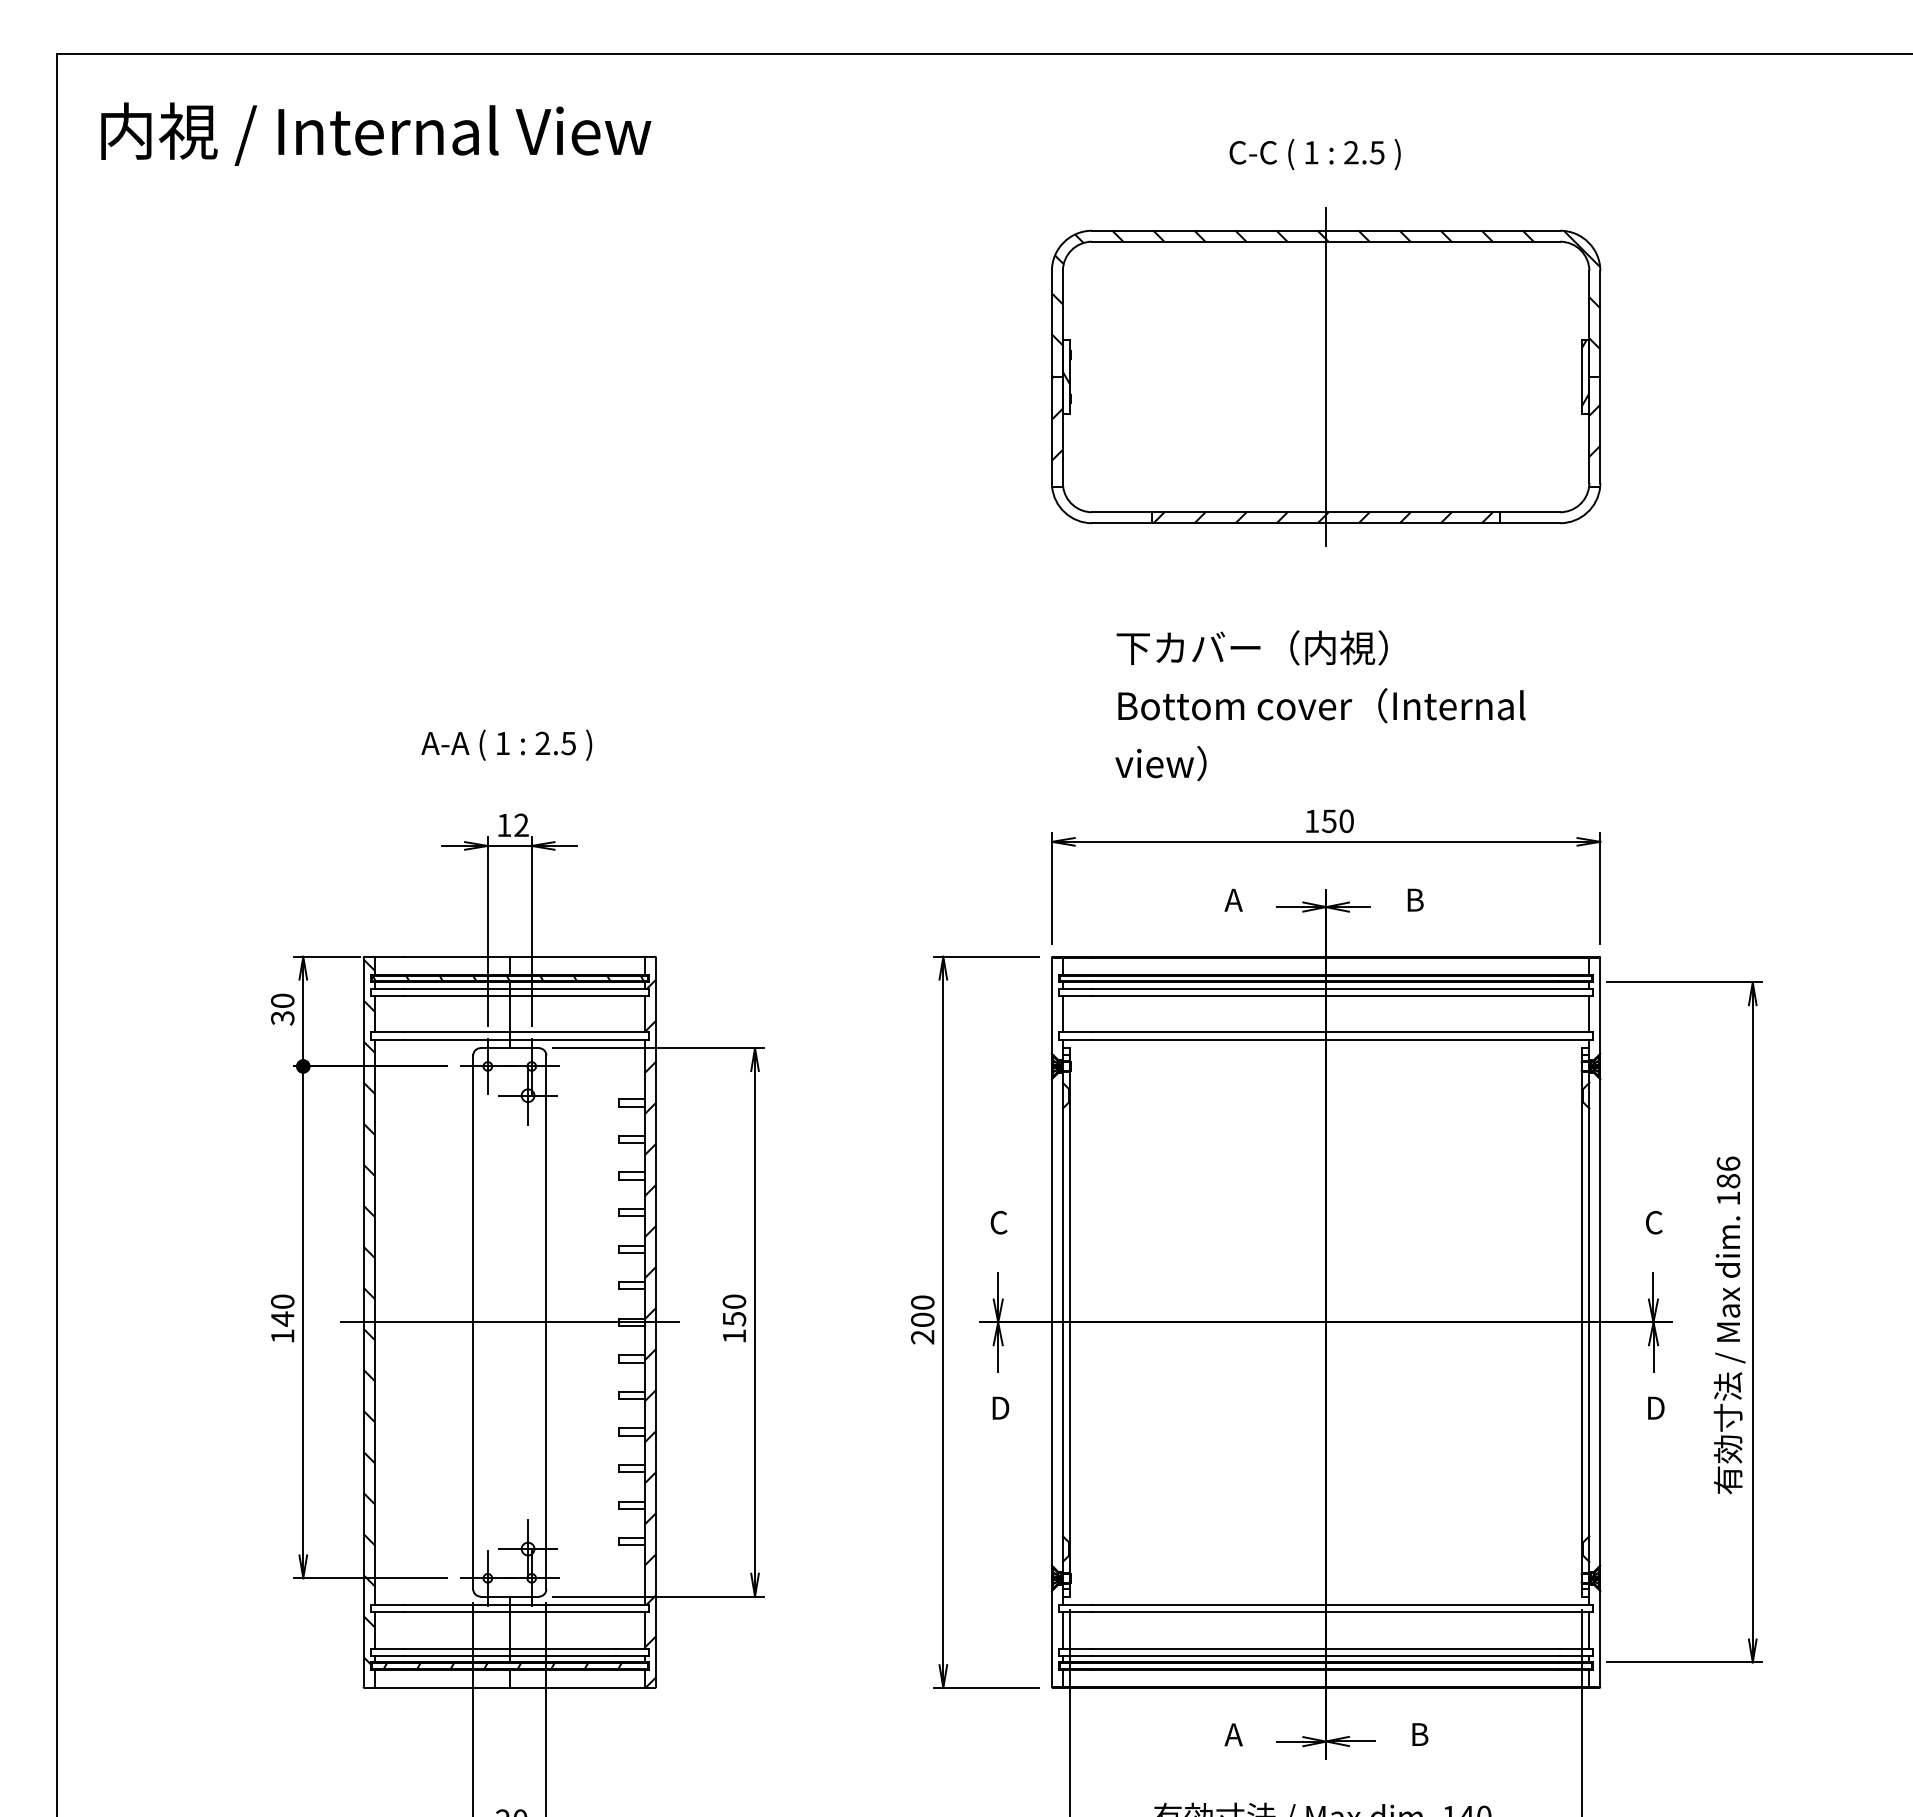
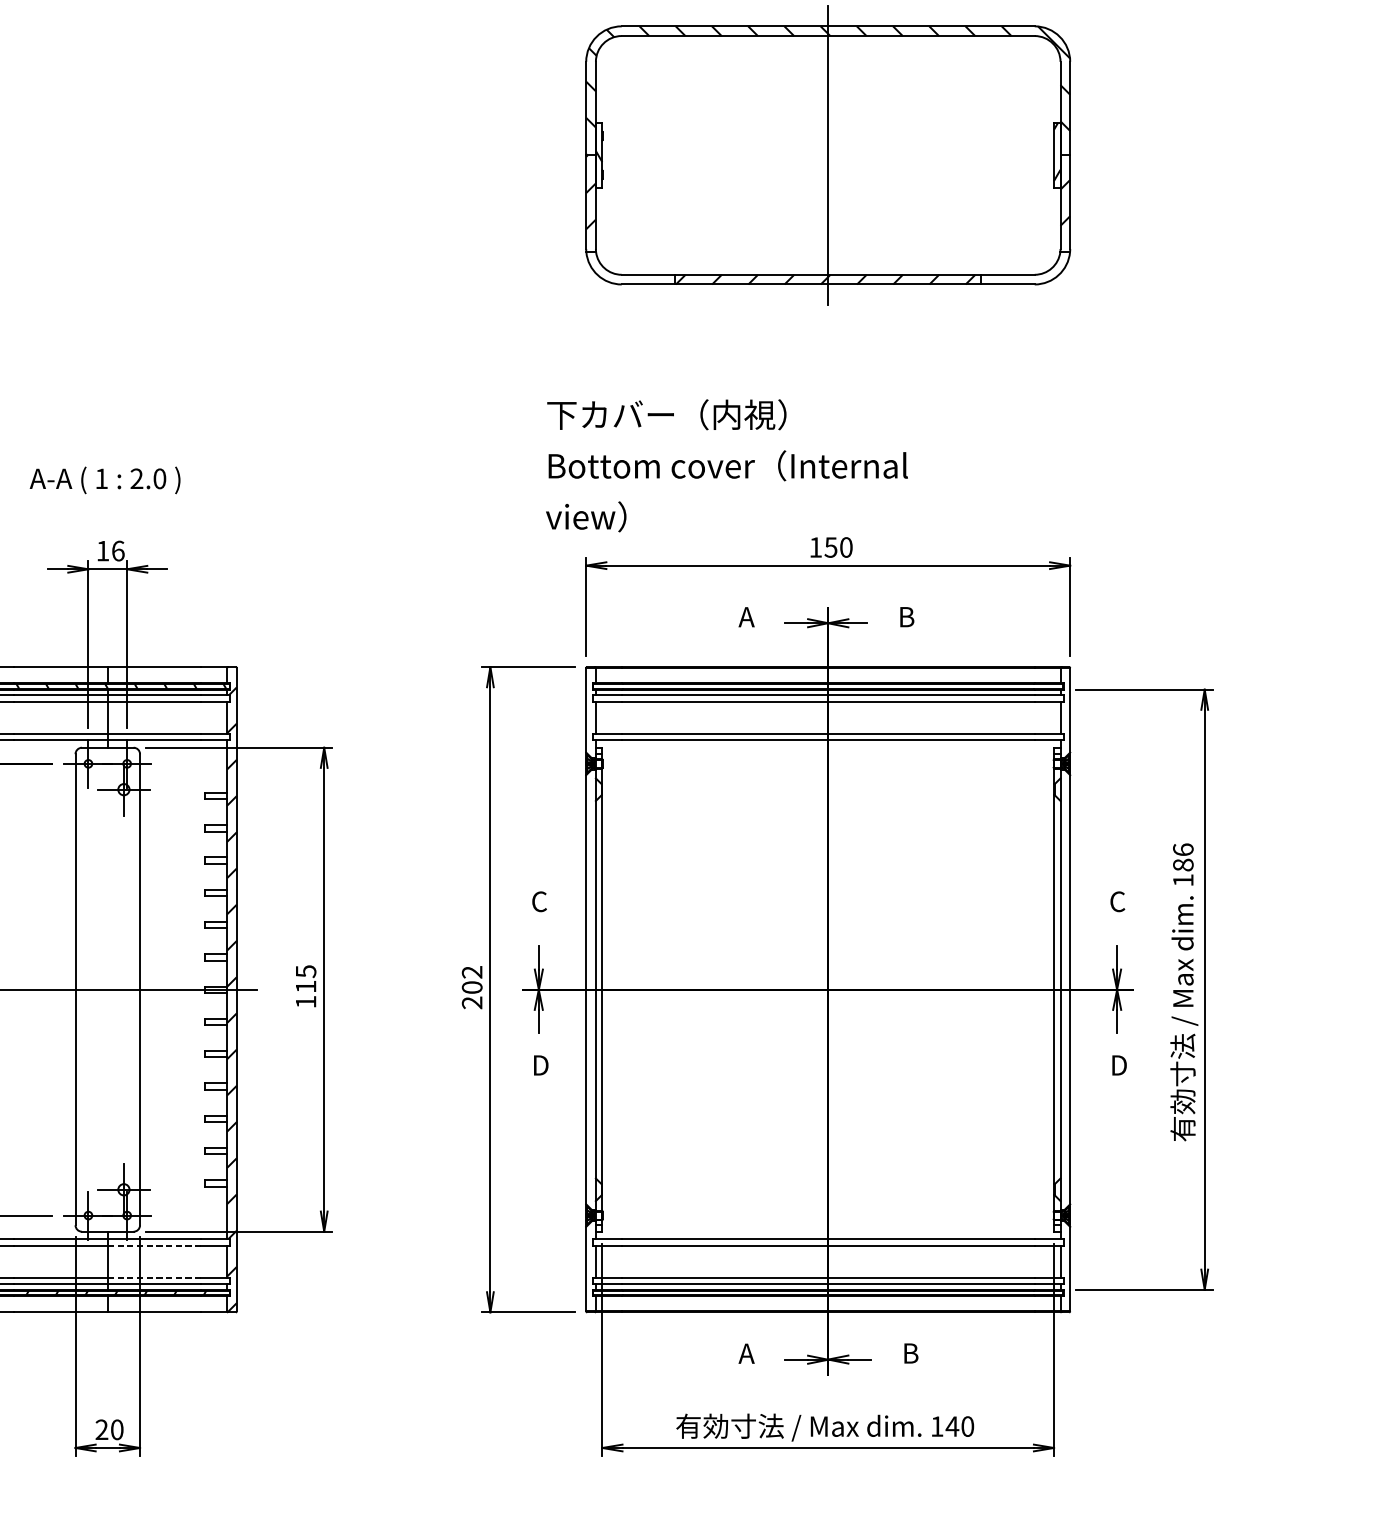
text: (1320, 705) -> (727, 465), moved
text: (568, 743) -> (159, 478), 2.5 -> 2.0
text: (521, 825) -> (118, 551), 12 -> 16
text: (922, 1302) -> (472, 972), 200 -> 202
text: (734, 1310) -> (306, 979), 150 -> 115
line: (562, 1612) -> (154, 1245), solid -> dashed
line: (563, 1648) -> (155, 1277), solid -> dashed

